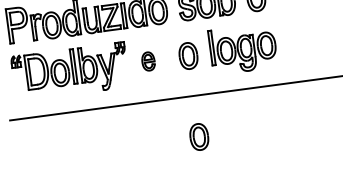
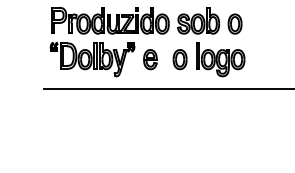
part: (148, 61) -> (150, 59), size x1.43
part: (198, 136) -> (179, 119), removed

